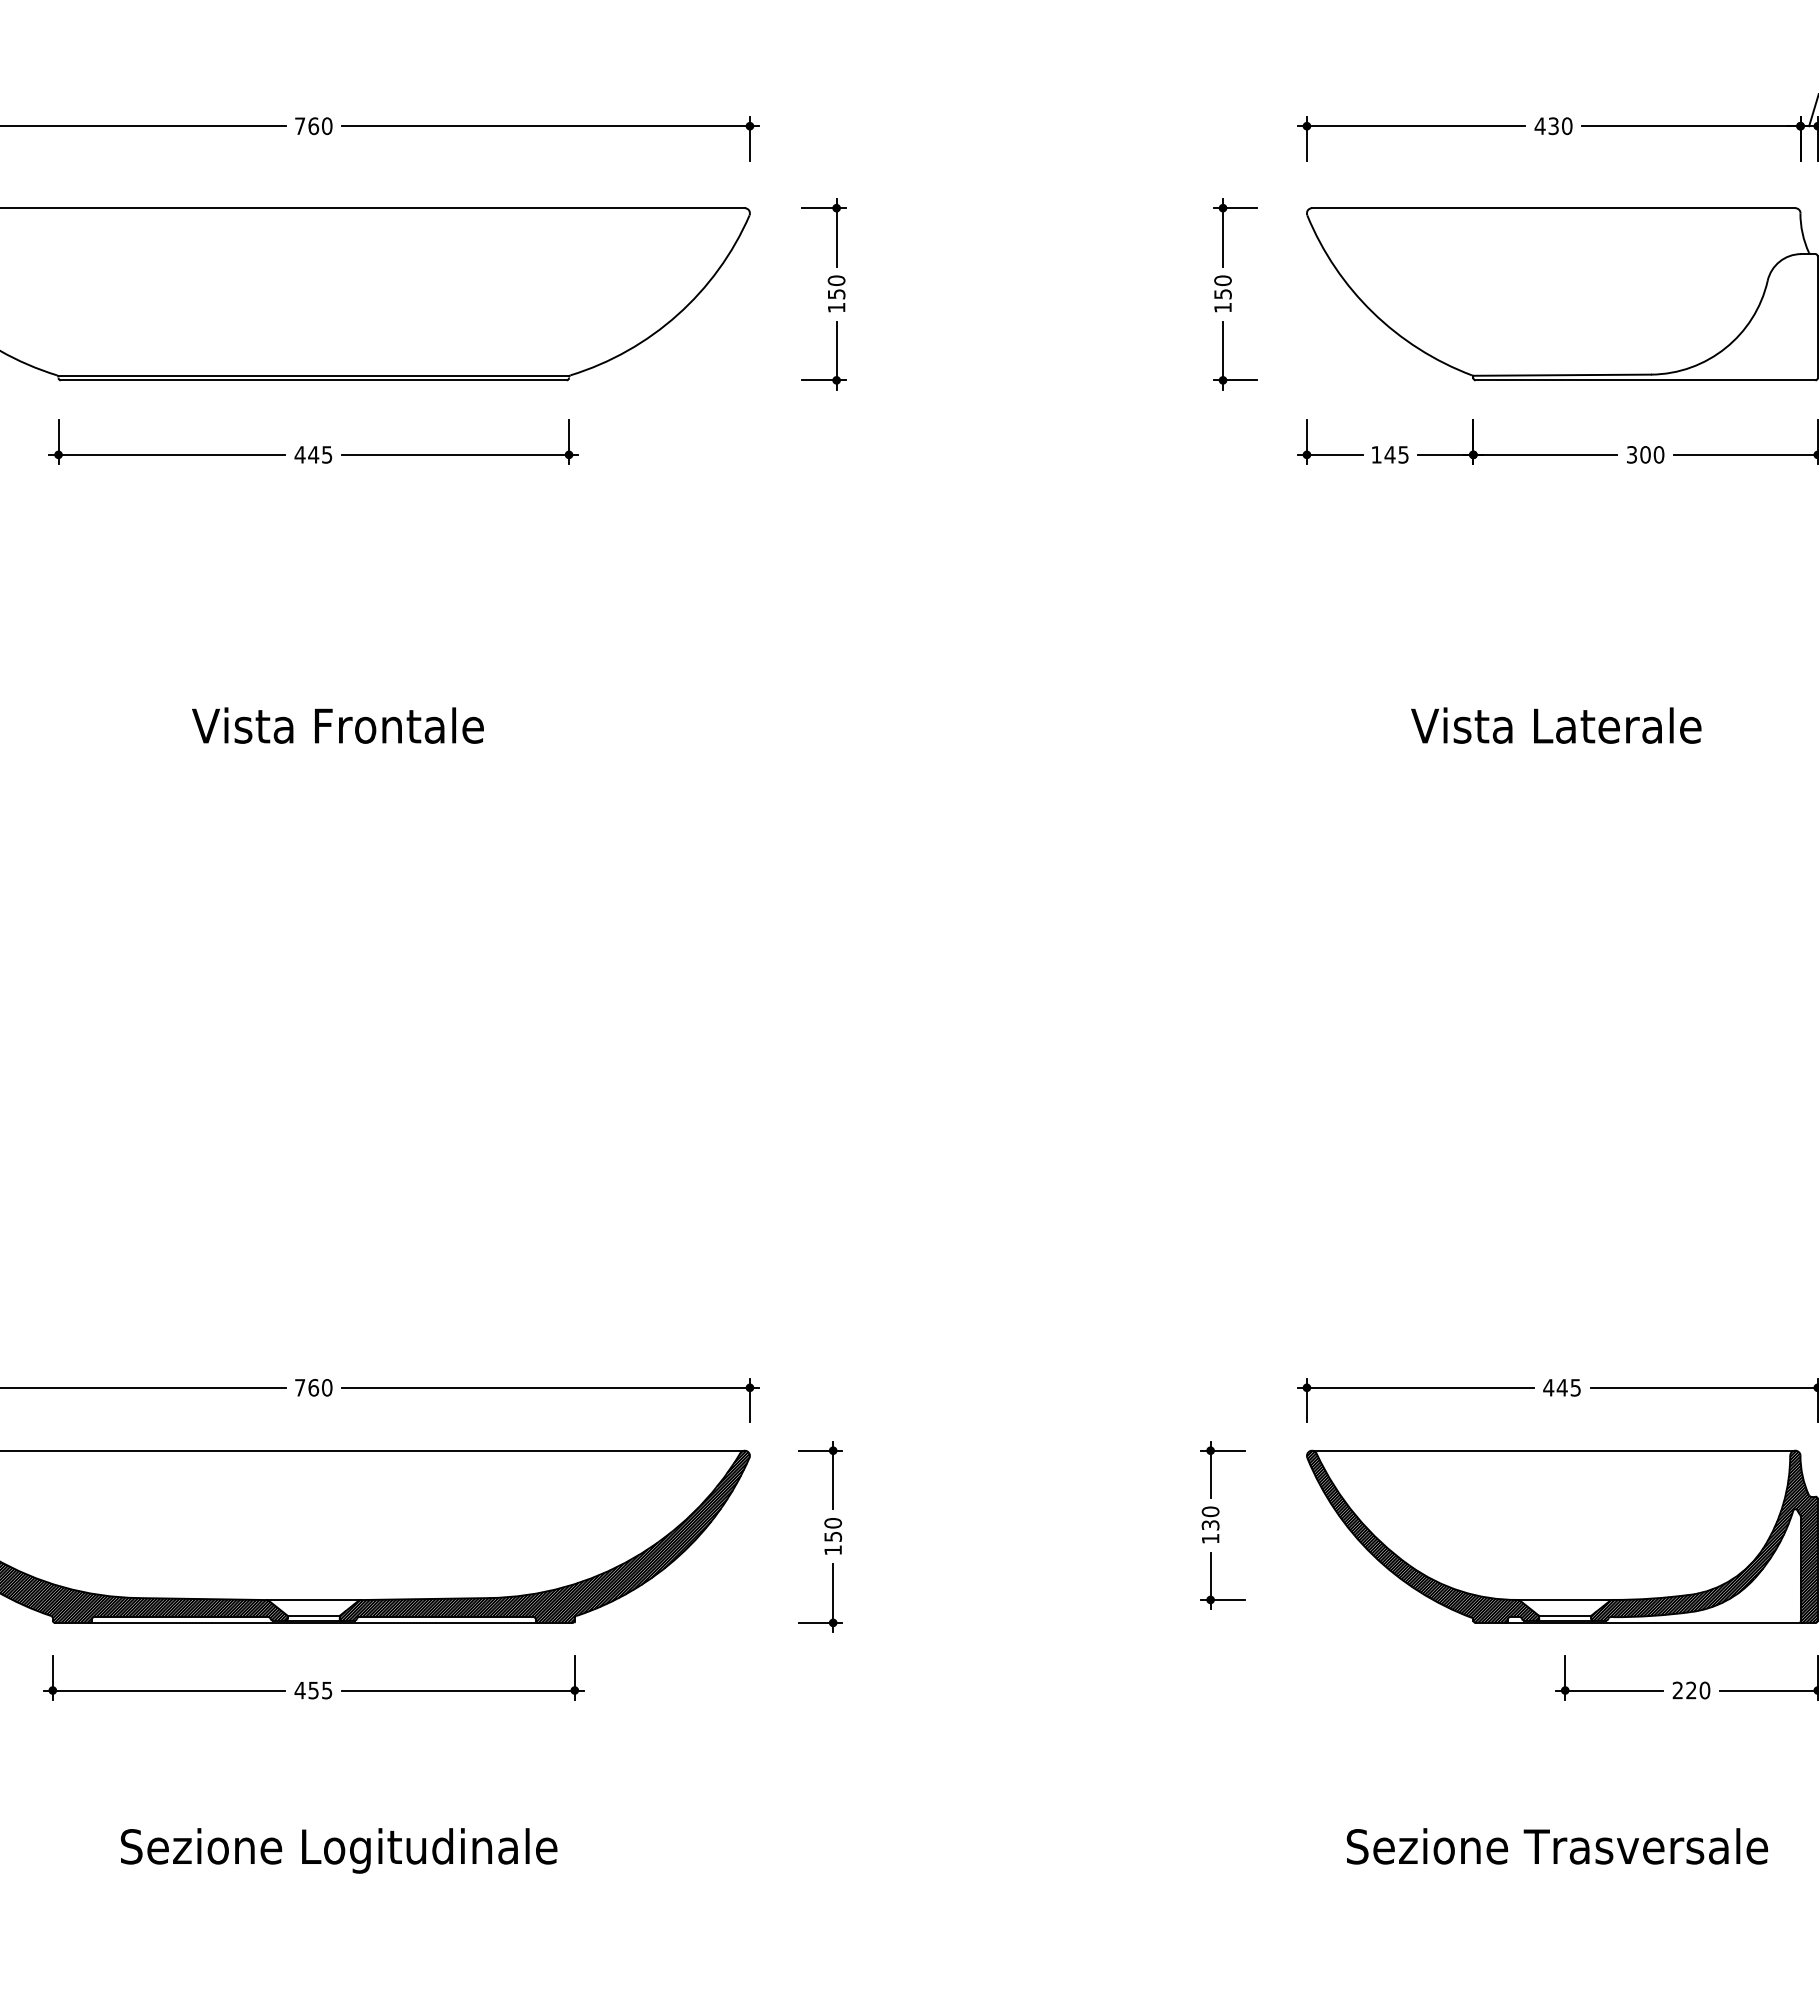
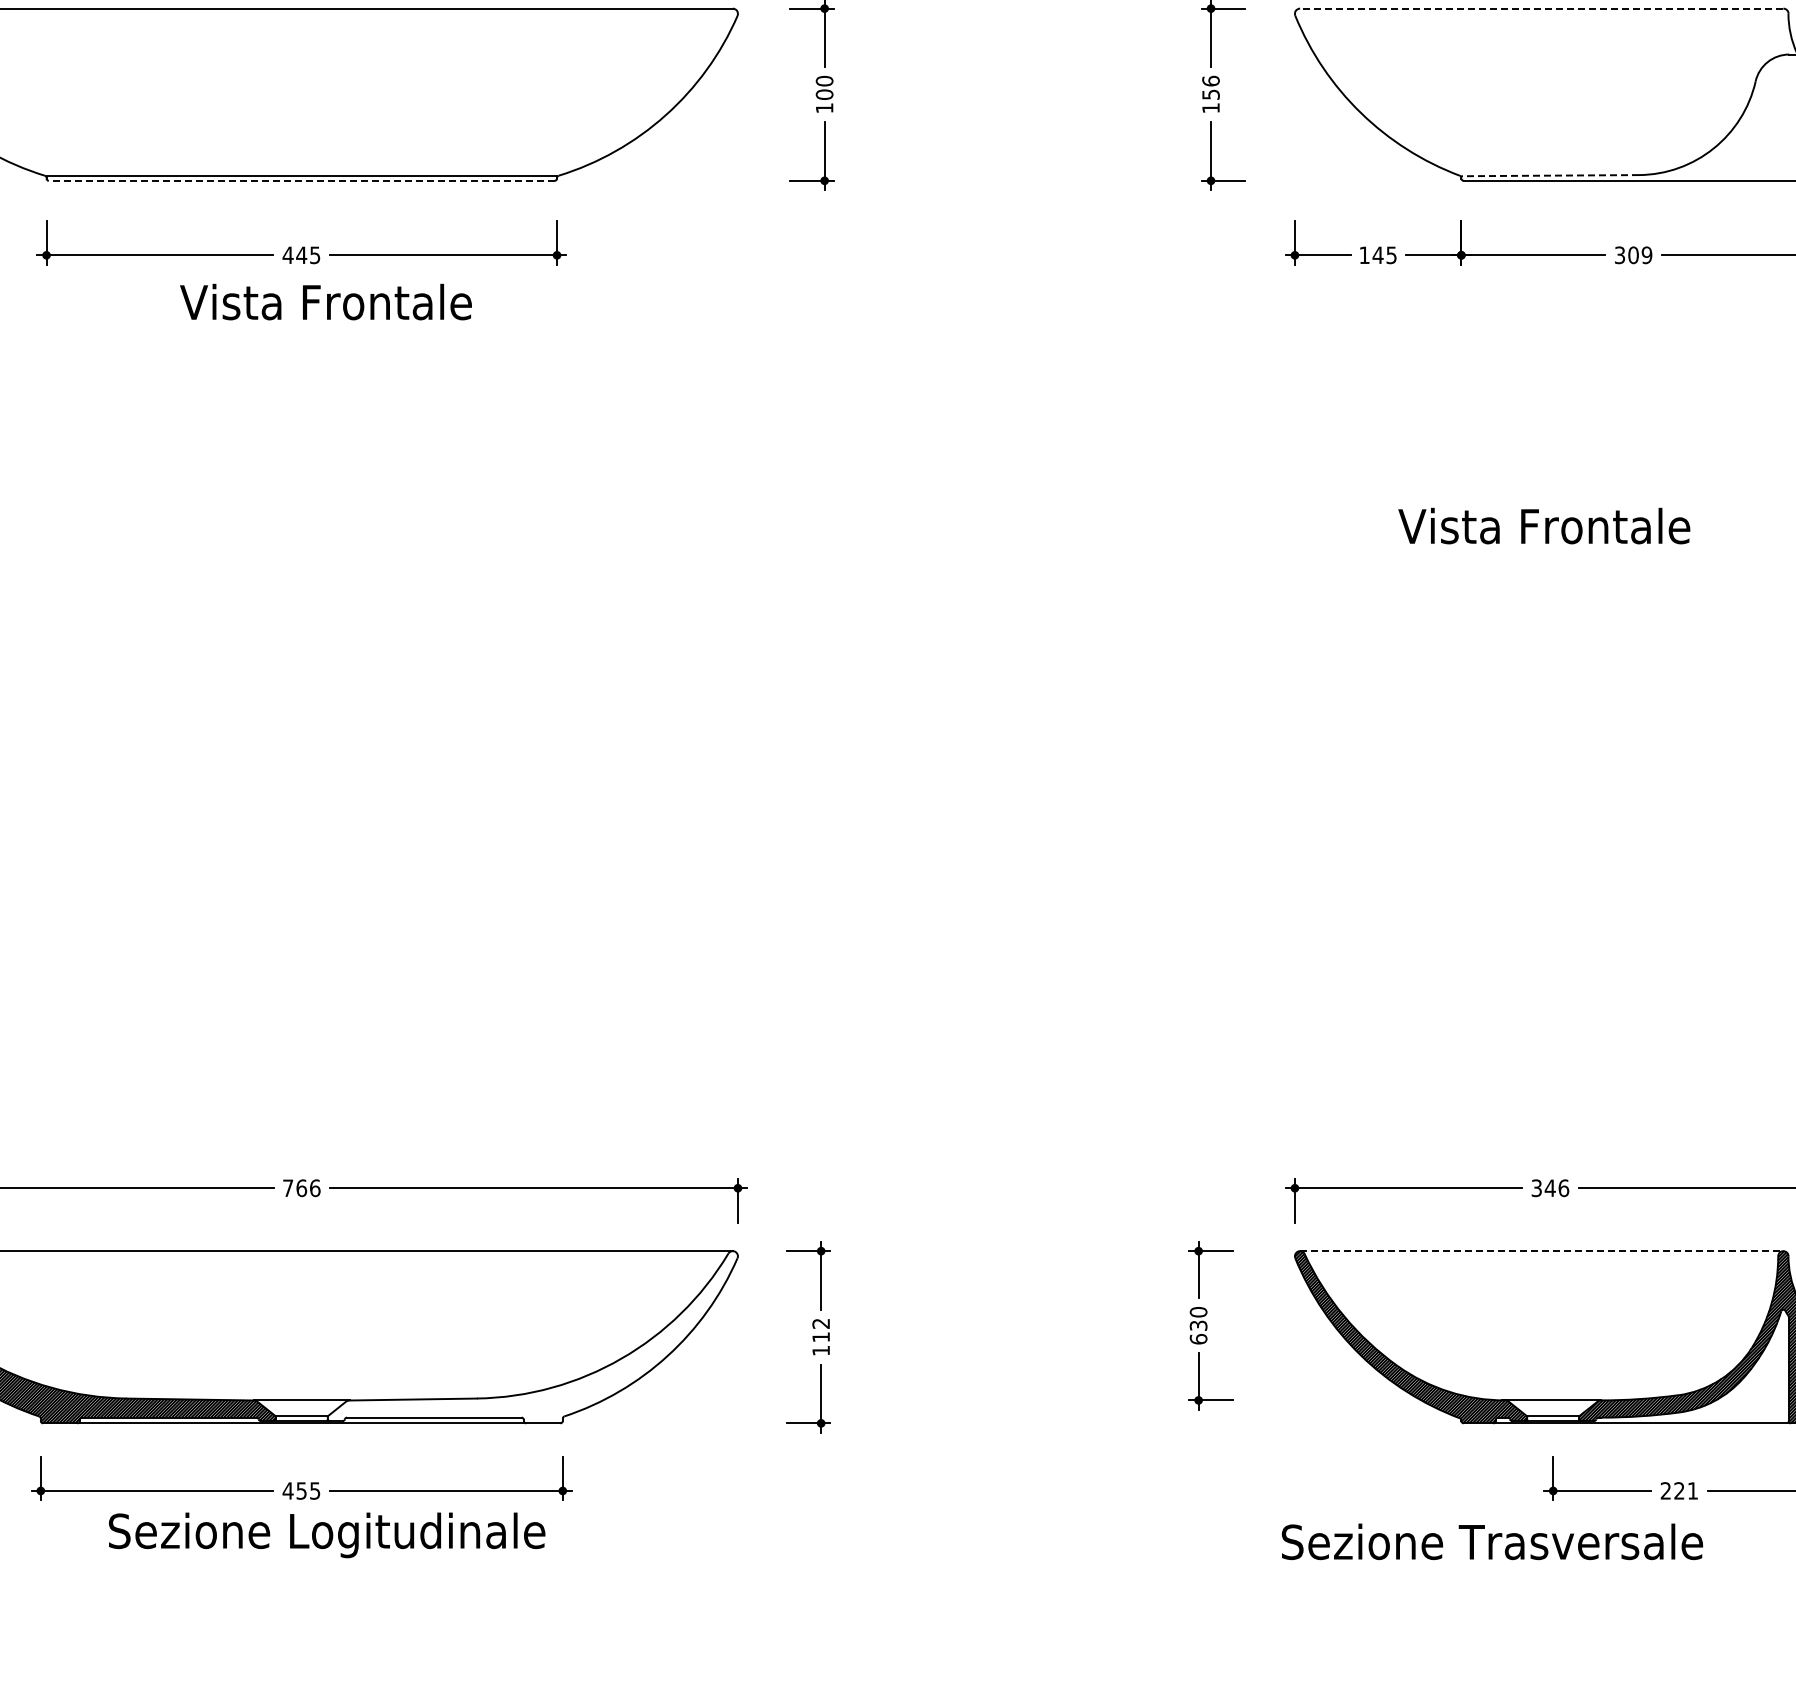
line: (1553, 208) -> (1541, 8), solid -> dashed
text: (1222, 280) -> (1210, 80), 150 -> 156
text: (836, 294) -> (824, 94), 150 -> 100
line: (1562, 375) -> (1550, 175), solid -> dashed
line: (313, 380) -> (301, 180), solid -> dashed
text: (1658, 454) -> (1646, 254), 300 -> 309
text: (337, 725) -> (325, 301), moved
text: (1556, 725) -> (1544, 525), Vista Laterale -> Vista Frontale
text: (327, 1387) -> (315, 1187), 760 -> 766
text: (1562, 1387) -> (1550, 1187), 445 -> 346
line: (1553, 1450) -> (1541, 1250), solid -> dashed
text: (833, 1529) -> (821, 1329), 150 -> 112
hatch: (544, 1536) -> (532, 1336), removed
text: (1210, 1538) -> (1198, 1338), 130 -> 630
text: (1704, 1690) -> (1692, 1490), 220 -> 221
text: (1557, 1846) -> (1492, 1541), moved
text: (339, 1850) -> (327, 1534), moved

